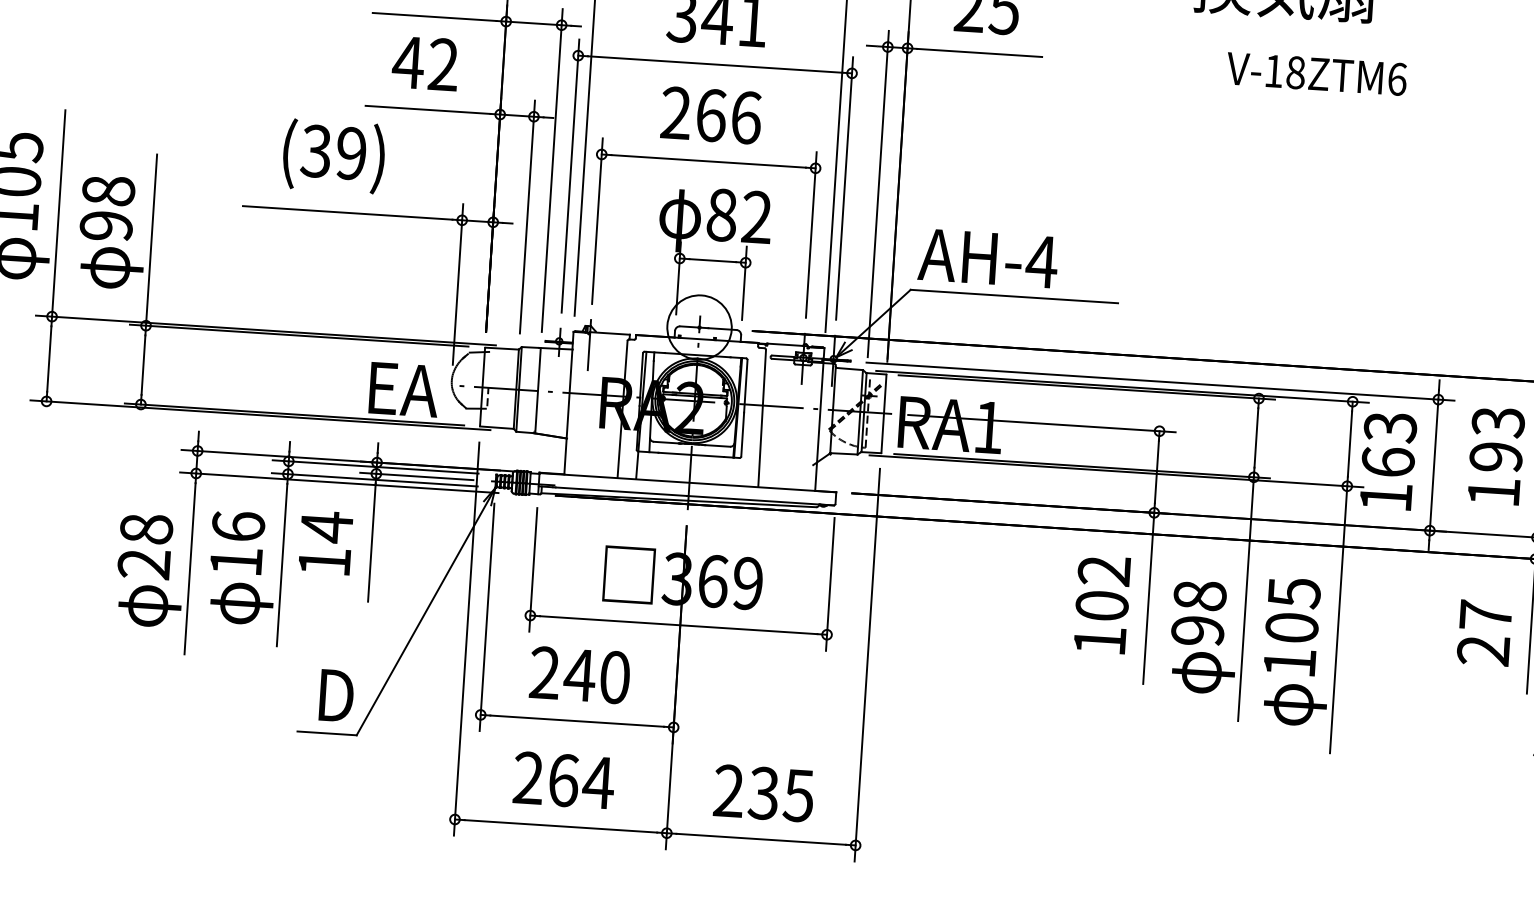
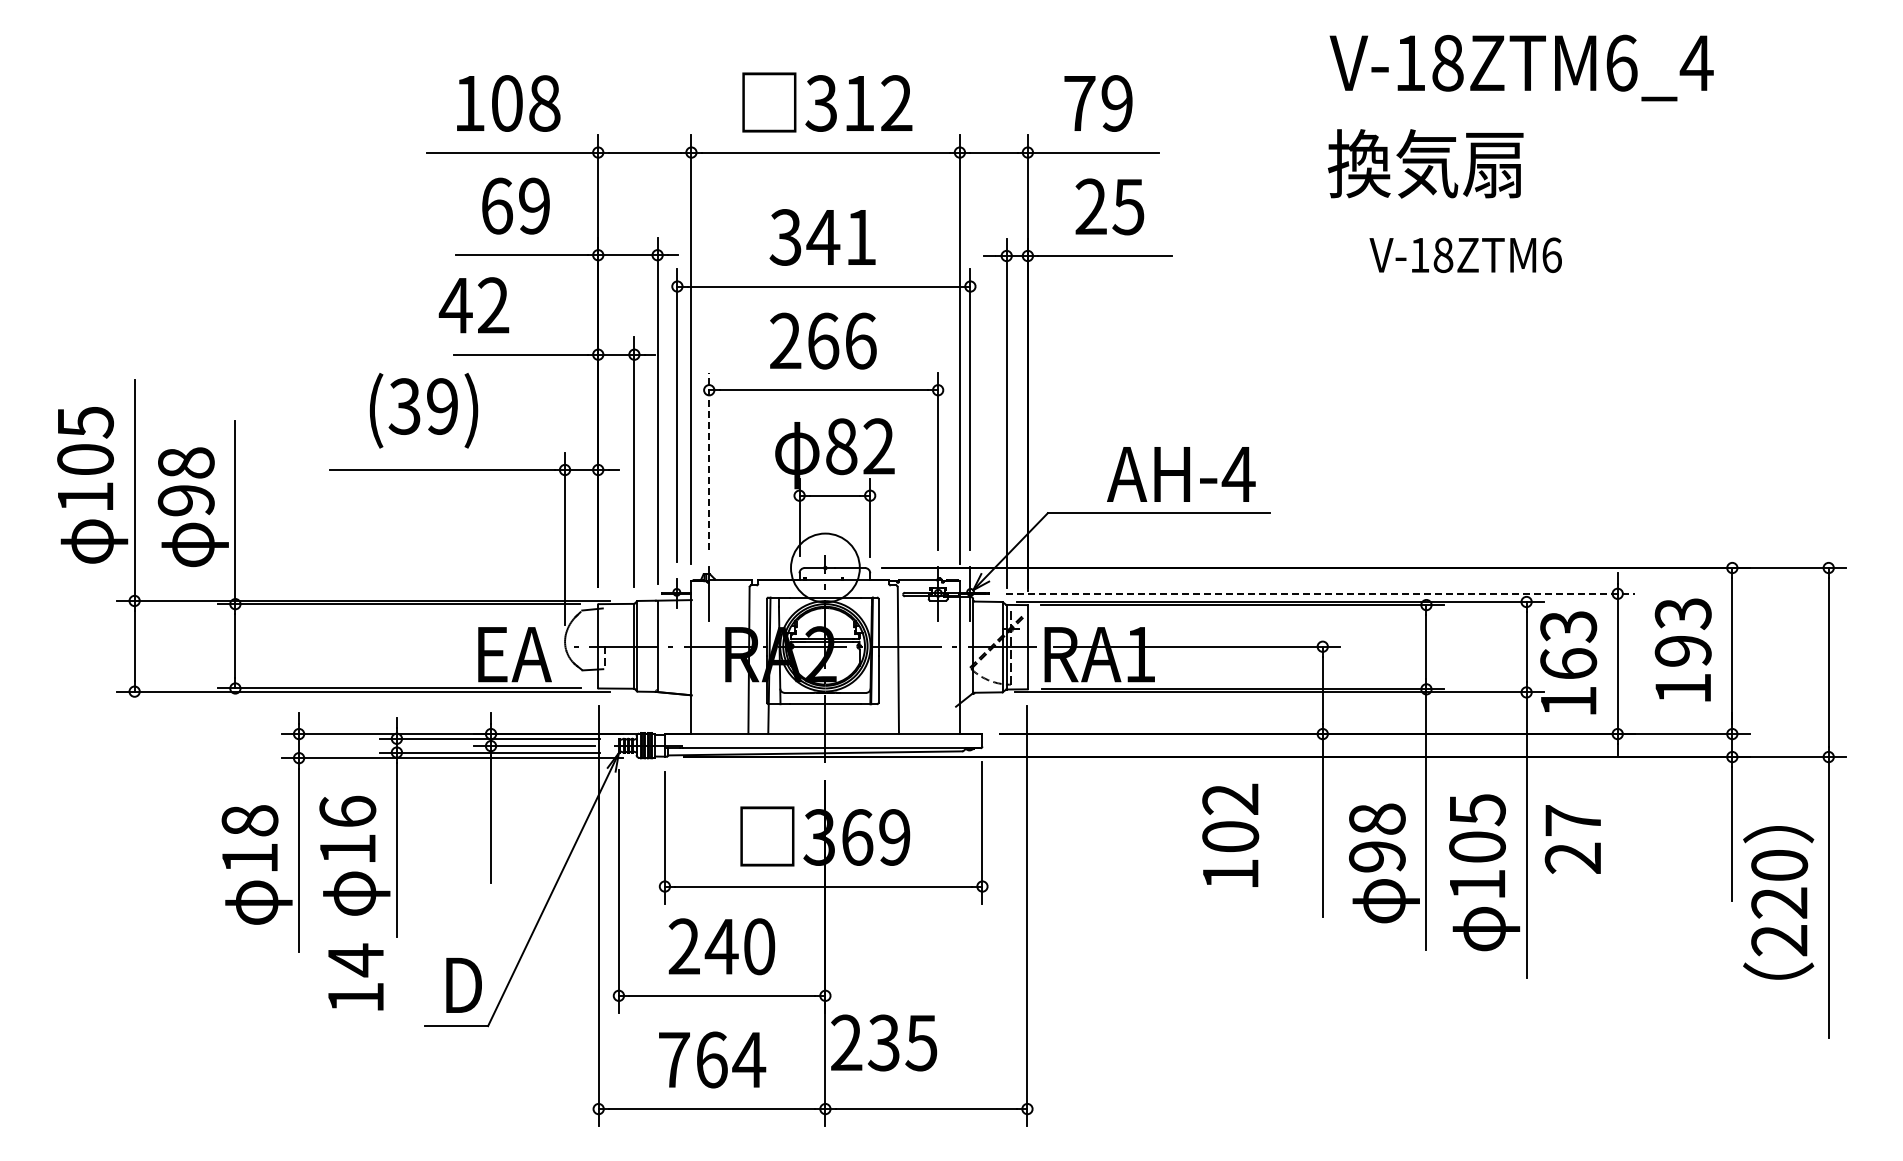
text: (424, 63) -> (473, 305), moved
line: (597, 221) -> (709, 461), solid -> dashed
text: (988, 258) -> (1181, 474), moved
line: (1160, 381) -> (1320, 593), solid -> dashed
text: (325, 542) -> (355, 976), moved
text: (143, 564) -> (249, 858), 28 -> 18
text: (1102, 603) -> (1230, 834), moved
text: (1484, 633) -> (1572, 839), moved
text: (527, 777) -> (673, 1059), 264 -> 764
text: (764, 792) -> (884, 1042), moved

